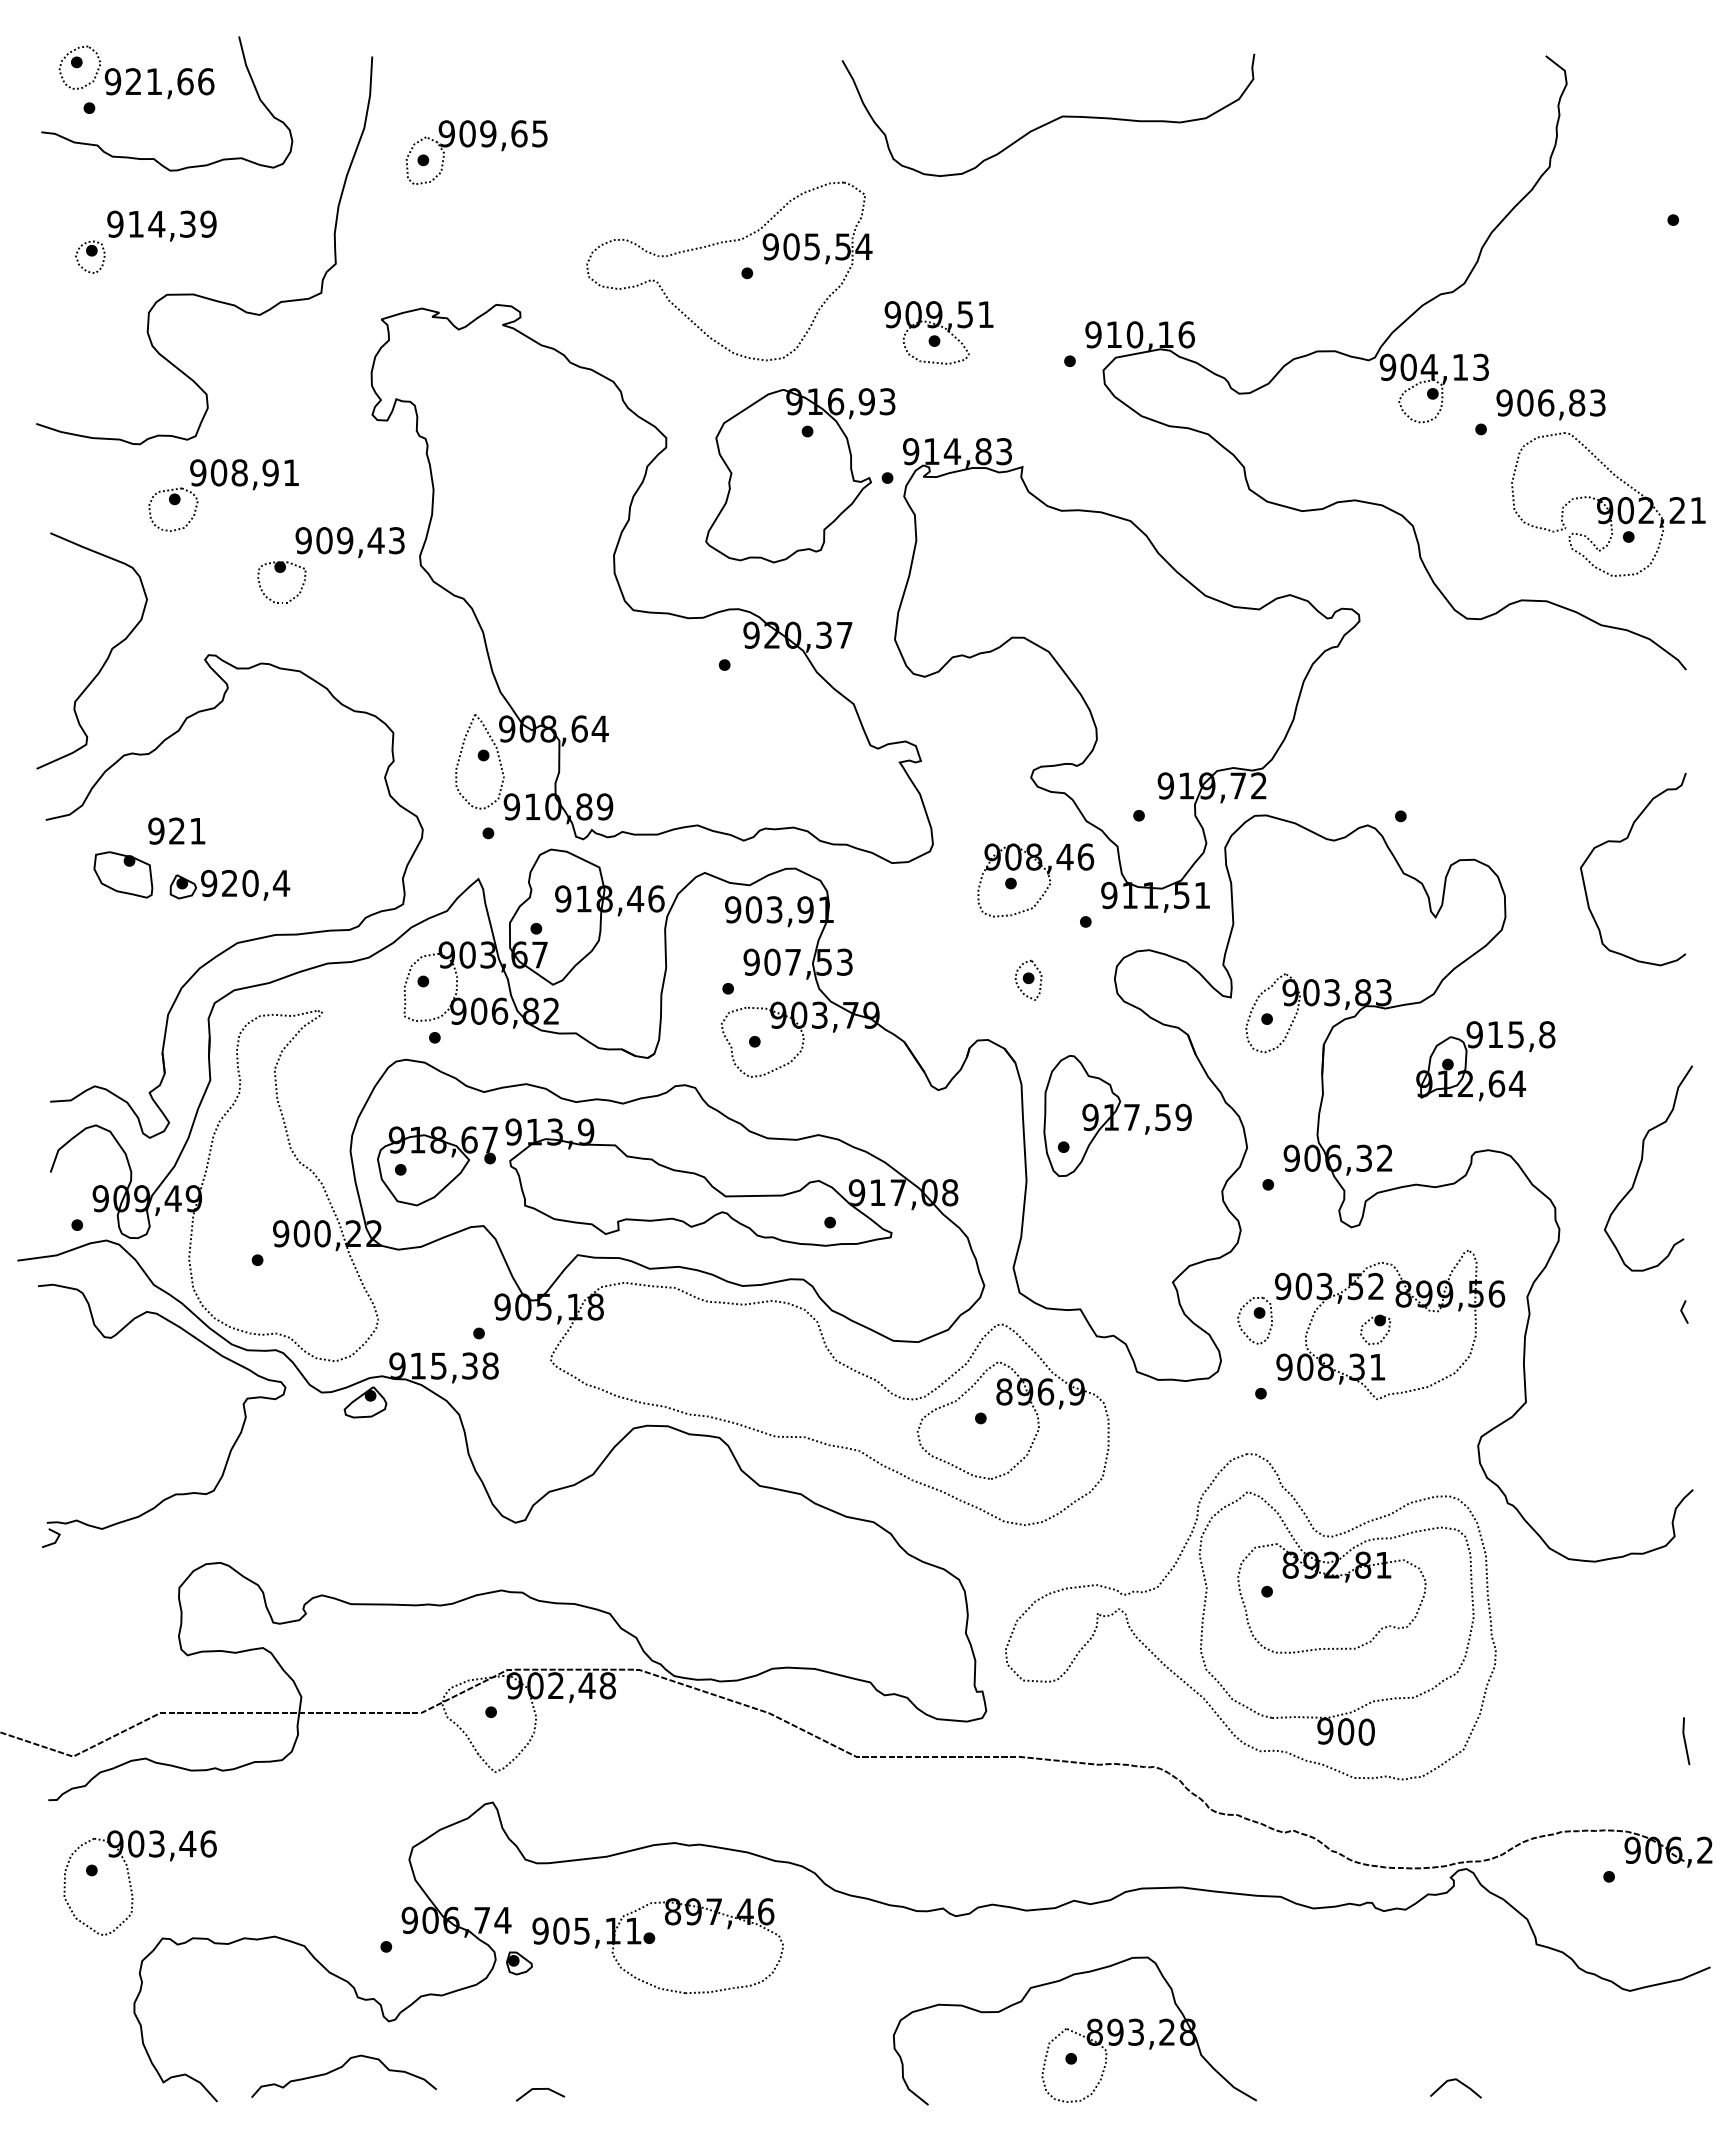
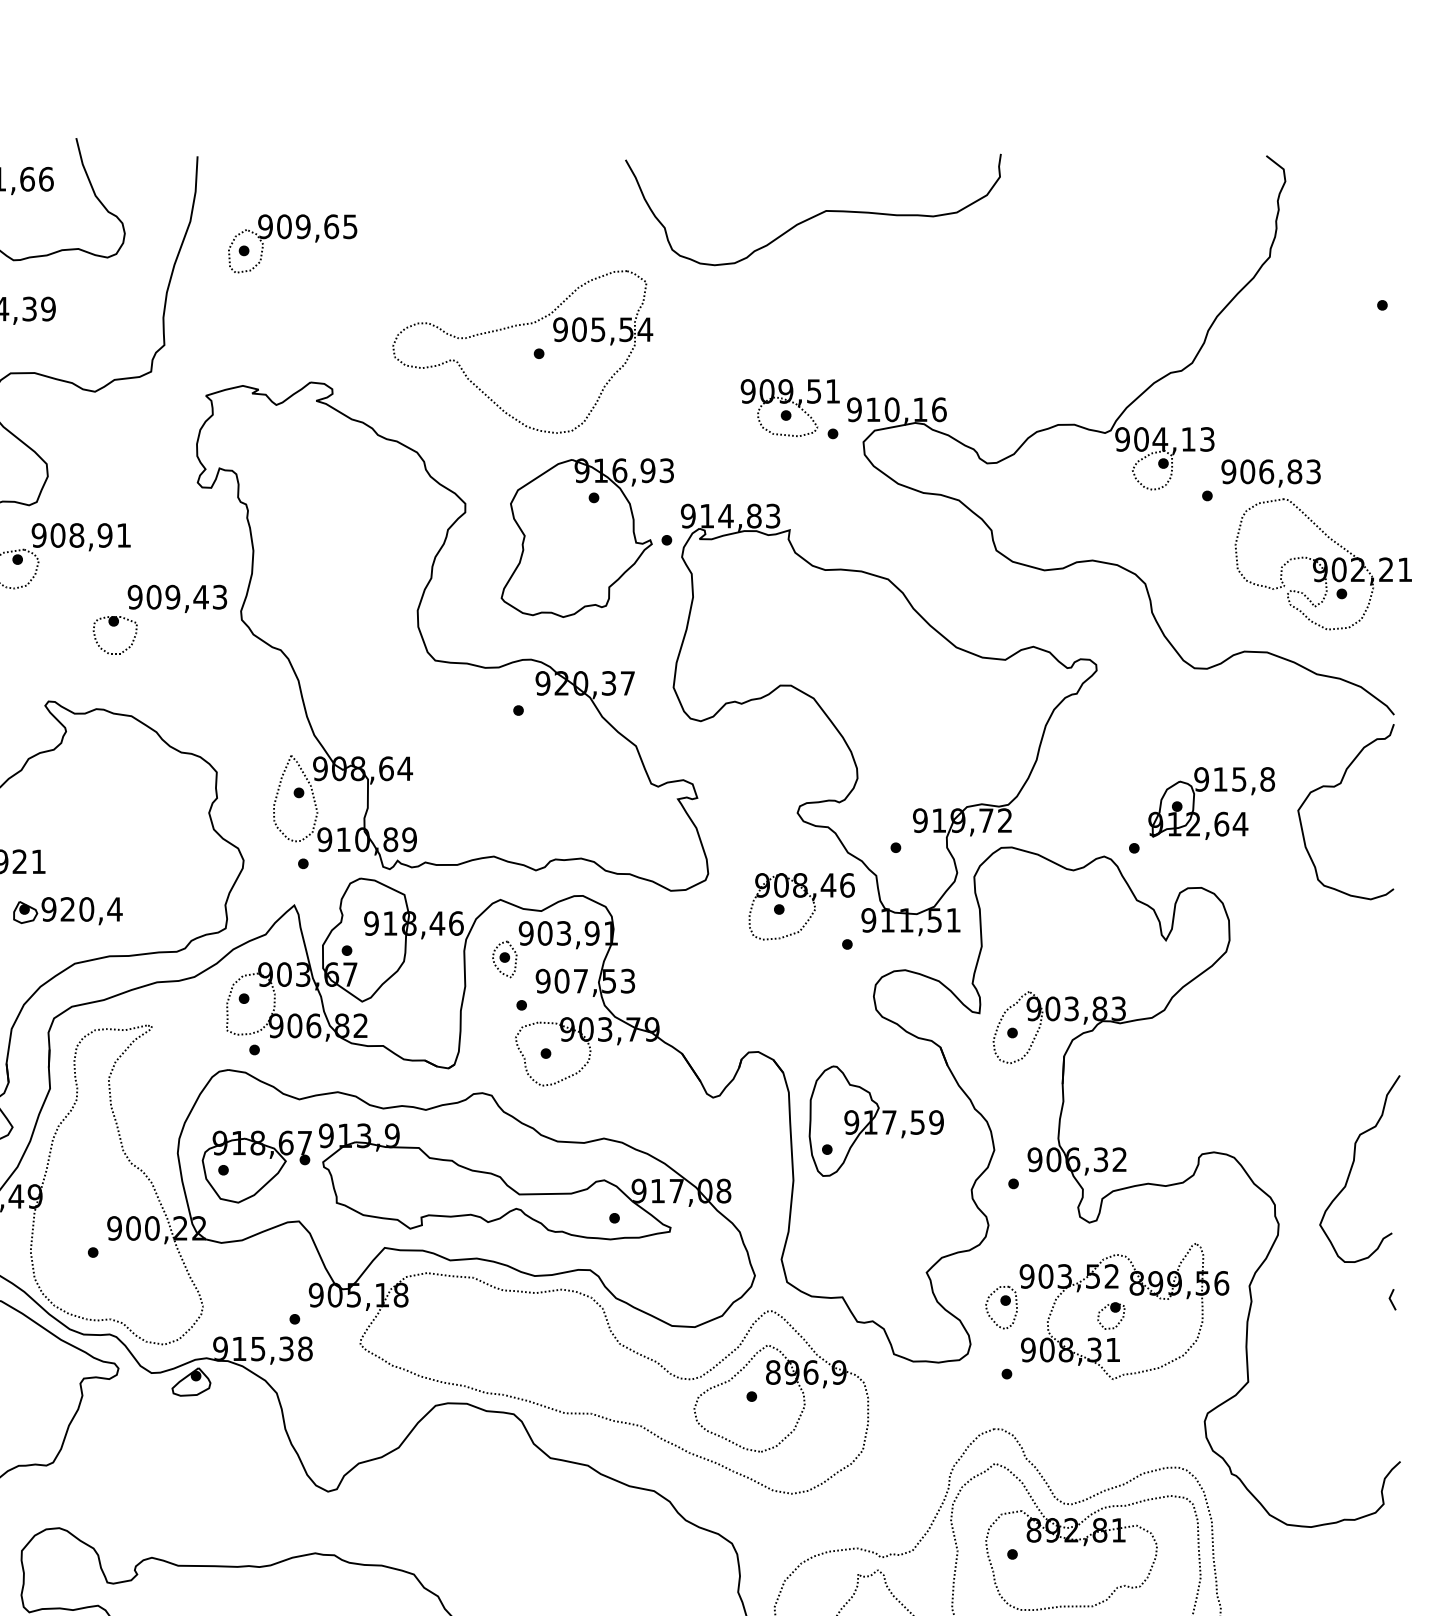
part: (938, 332) -> (789, 407), moved
curve: (1621, 842) -> (1335, 787), moved
part: (1028, 979) -> (504, 958), moved
part: (1492, 1072) -> (1217, 813), moved

